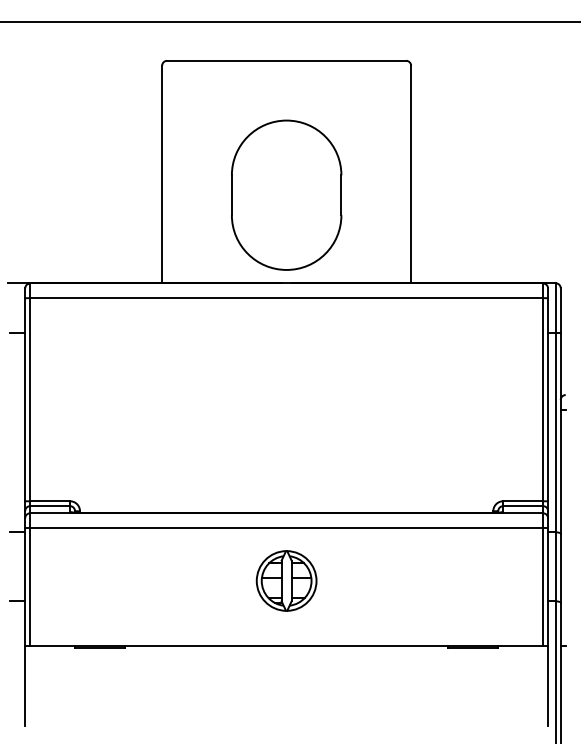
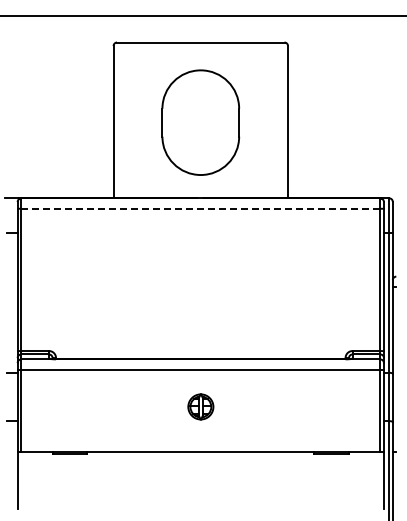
part: (286, 194) -> (200, 122), moved
line: (286, 297) -> (200, 208), solid -> dashed
part: (286, 580) -> (200, 406), size x0.6

